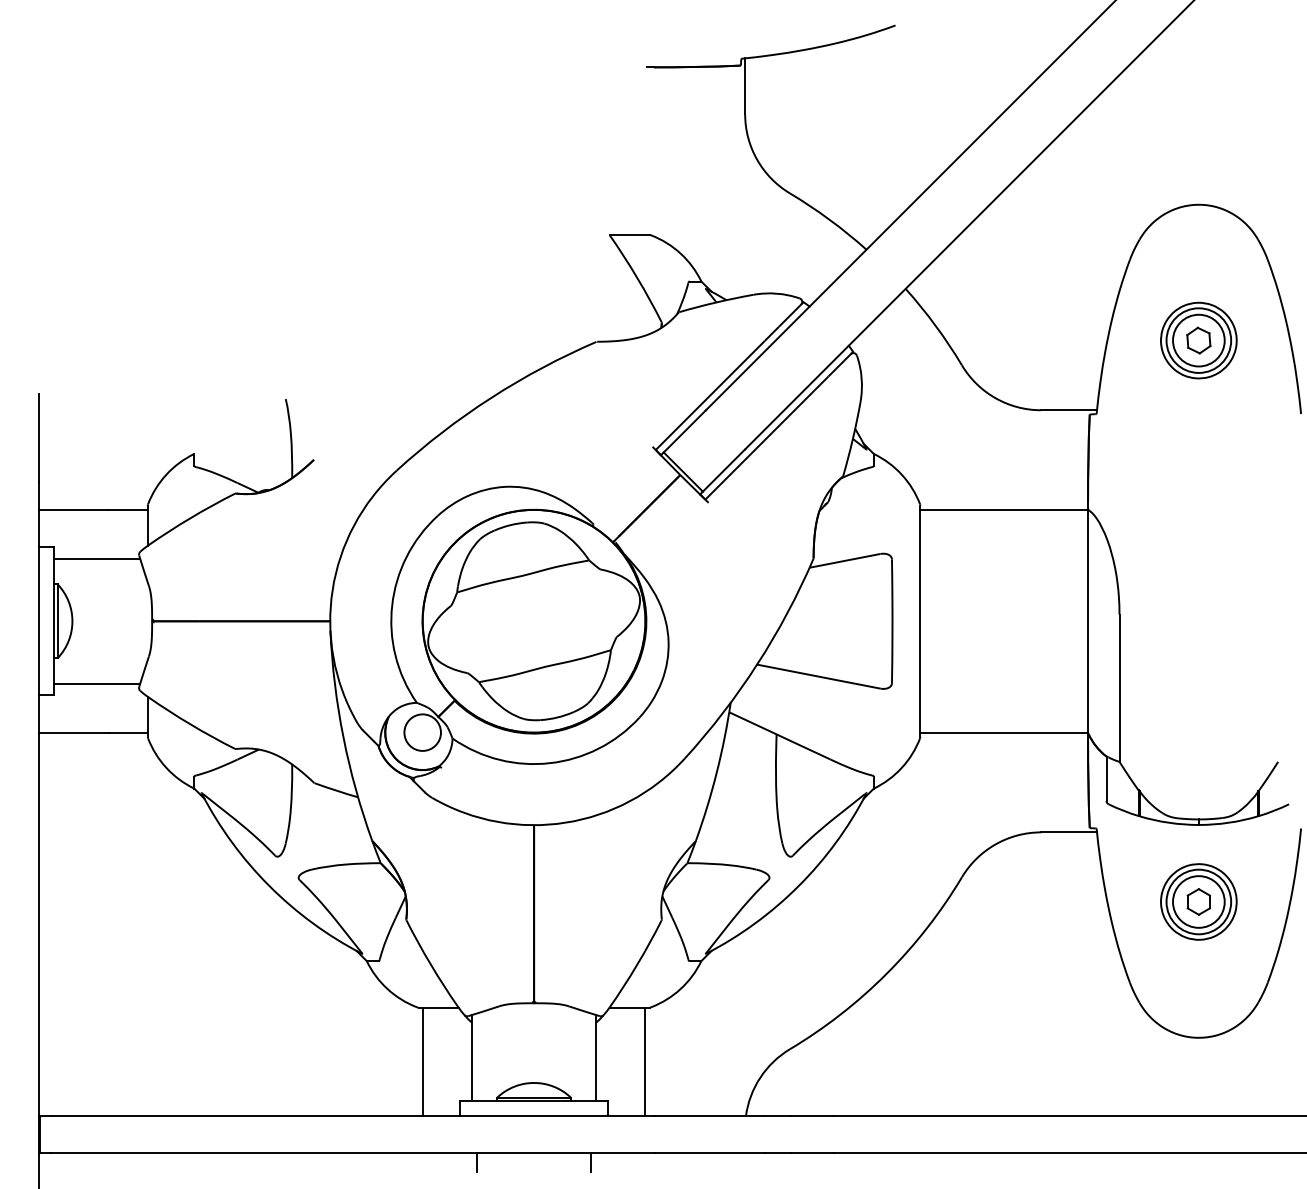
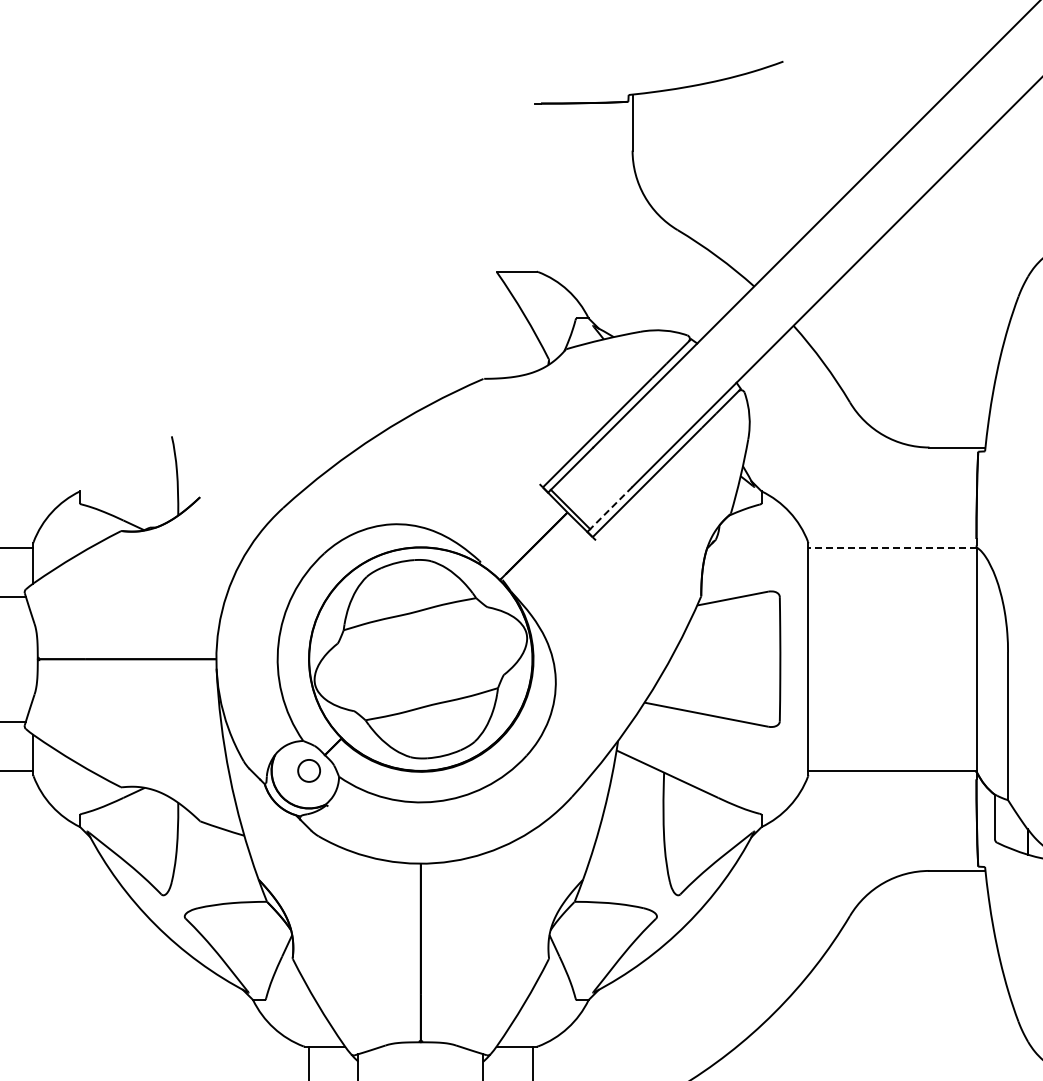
line: (723, 470) -> (610, 507), solid -> dashed
line: (1003, 509) -> (891, 547), solid -> dashed
circle: (422, 732) -> (308, 770), size x0.6

